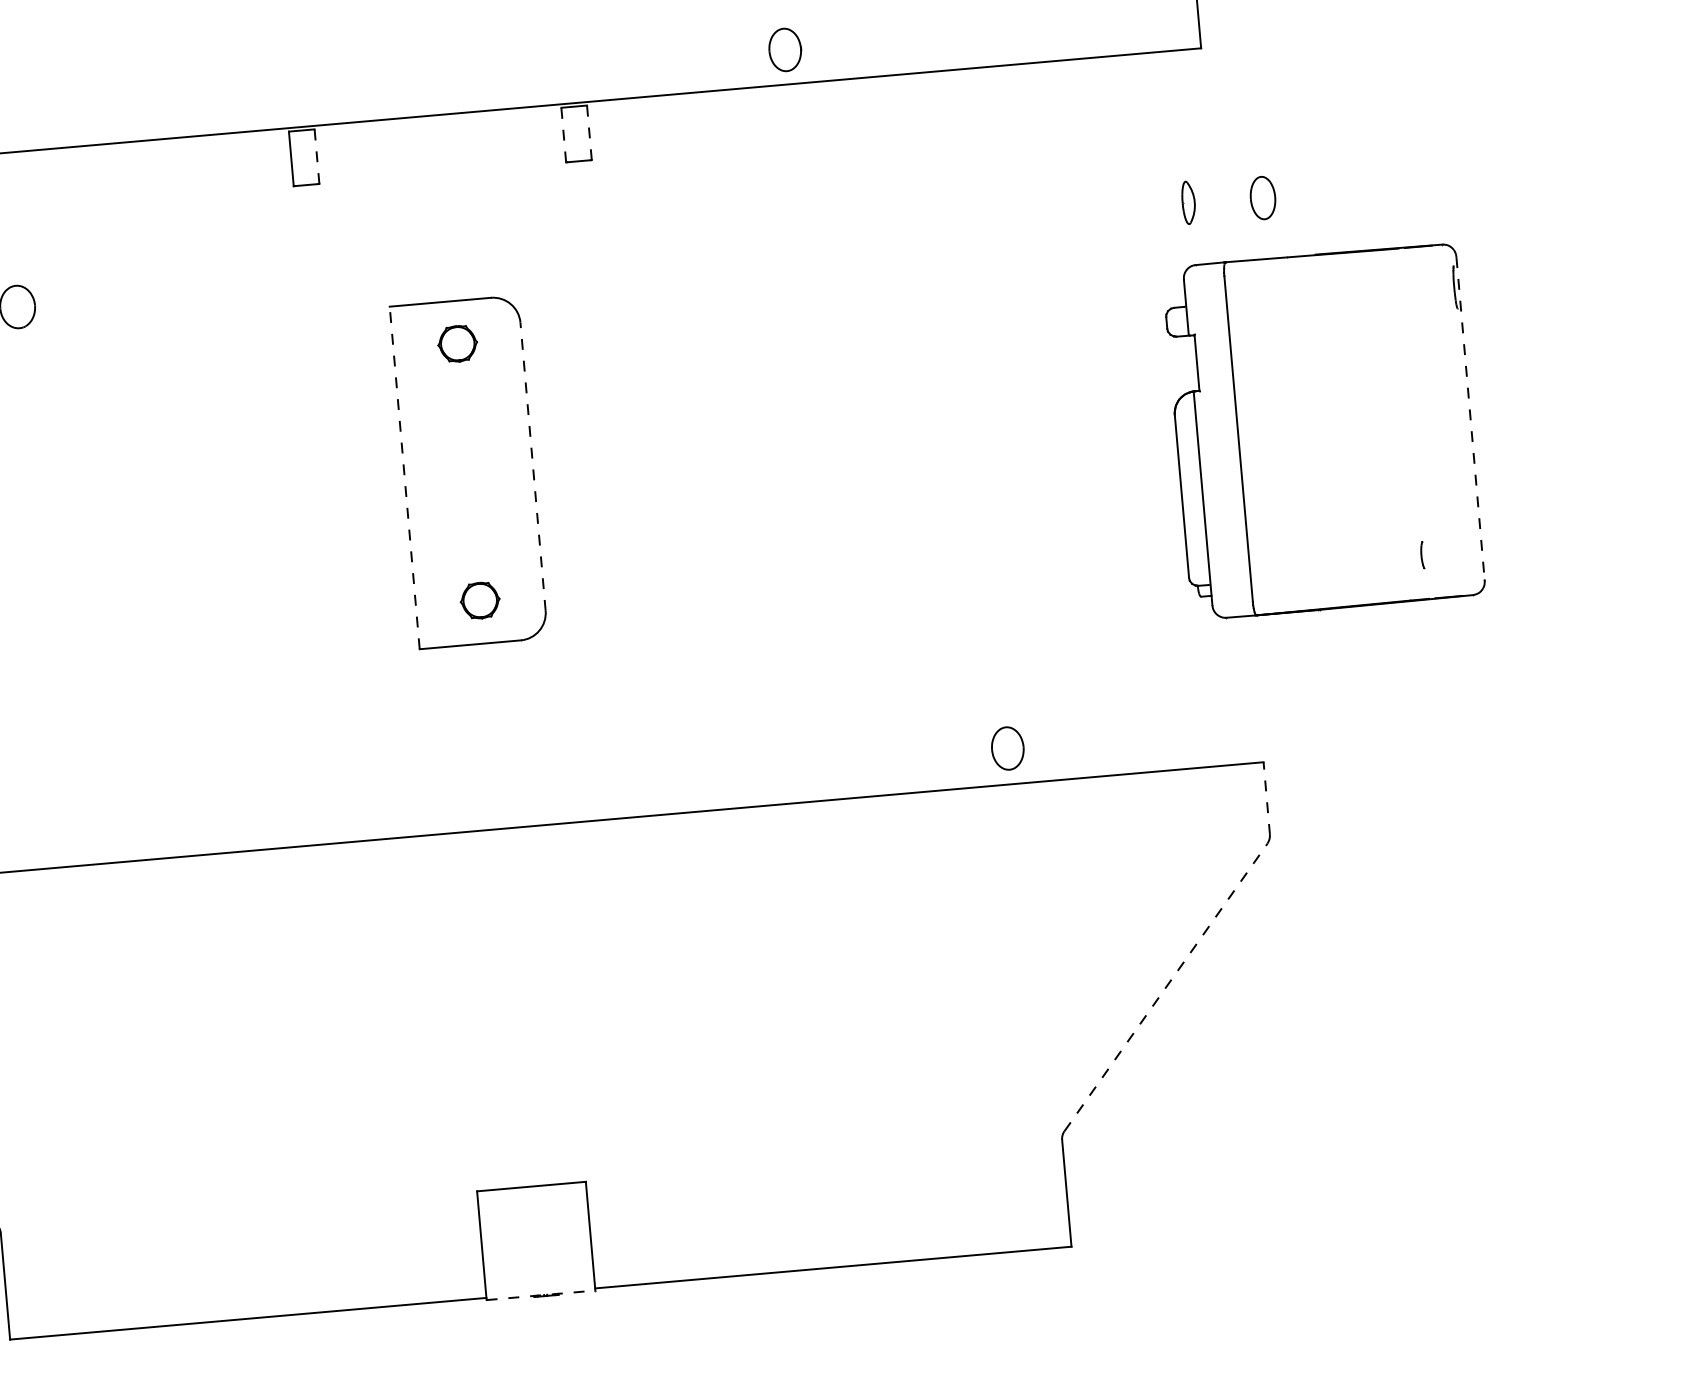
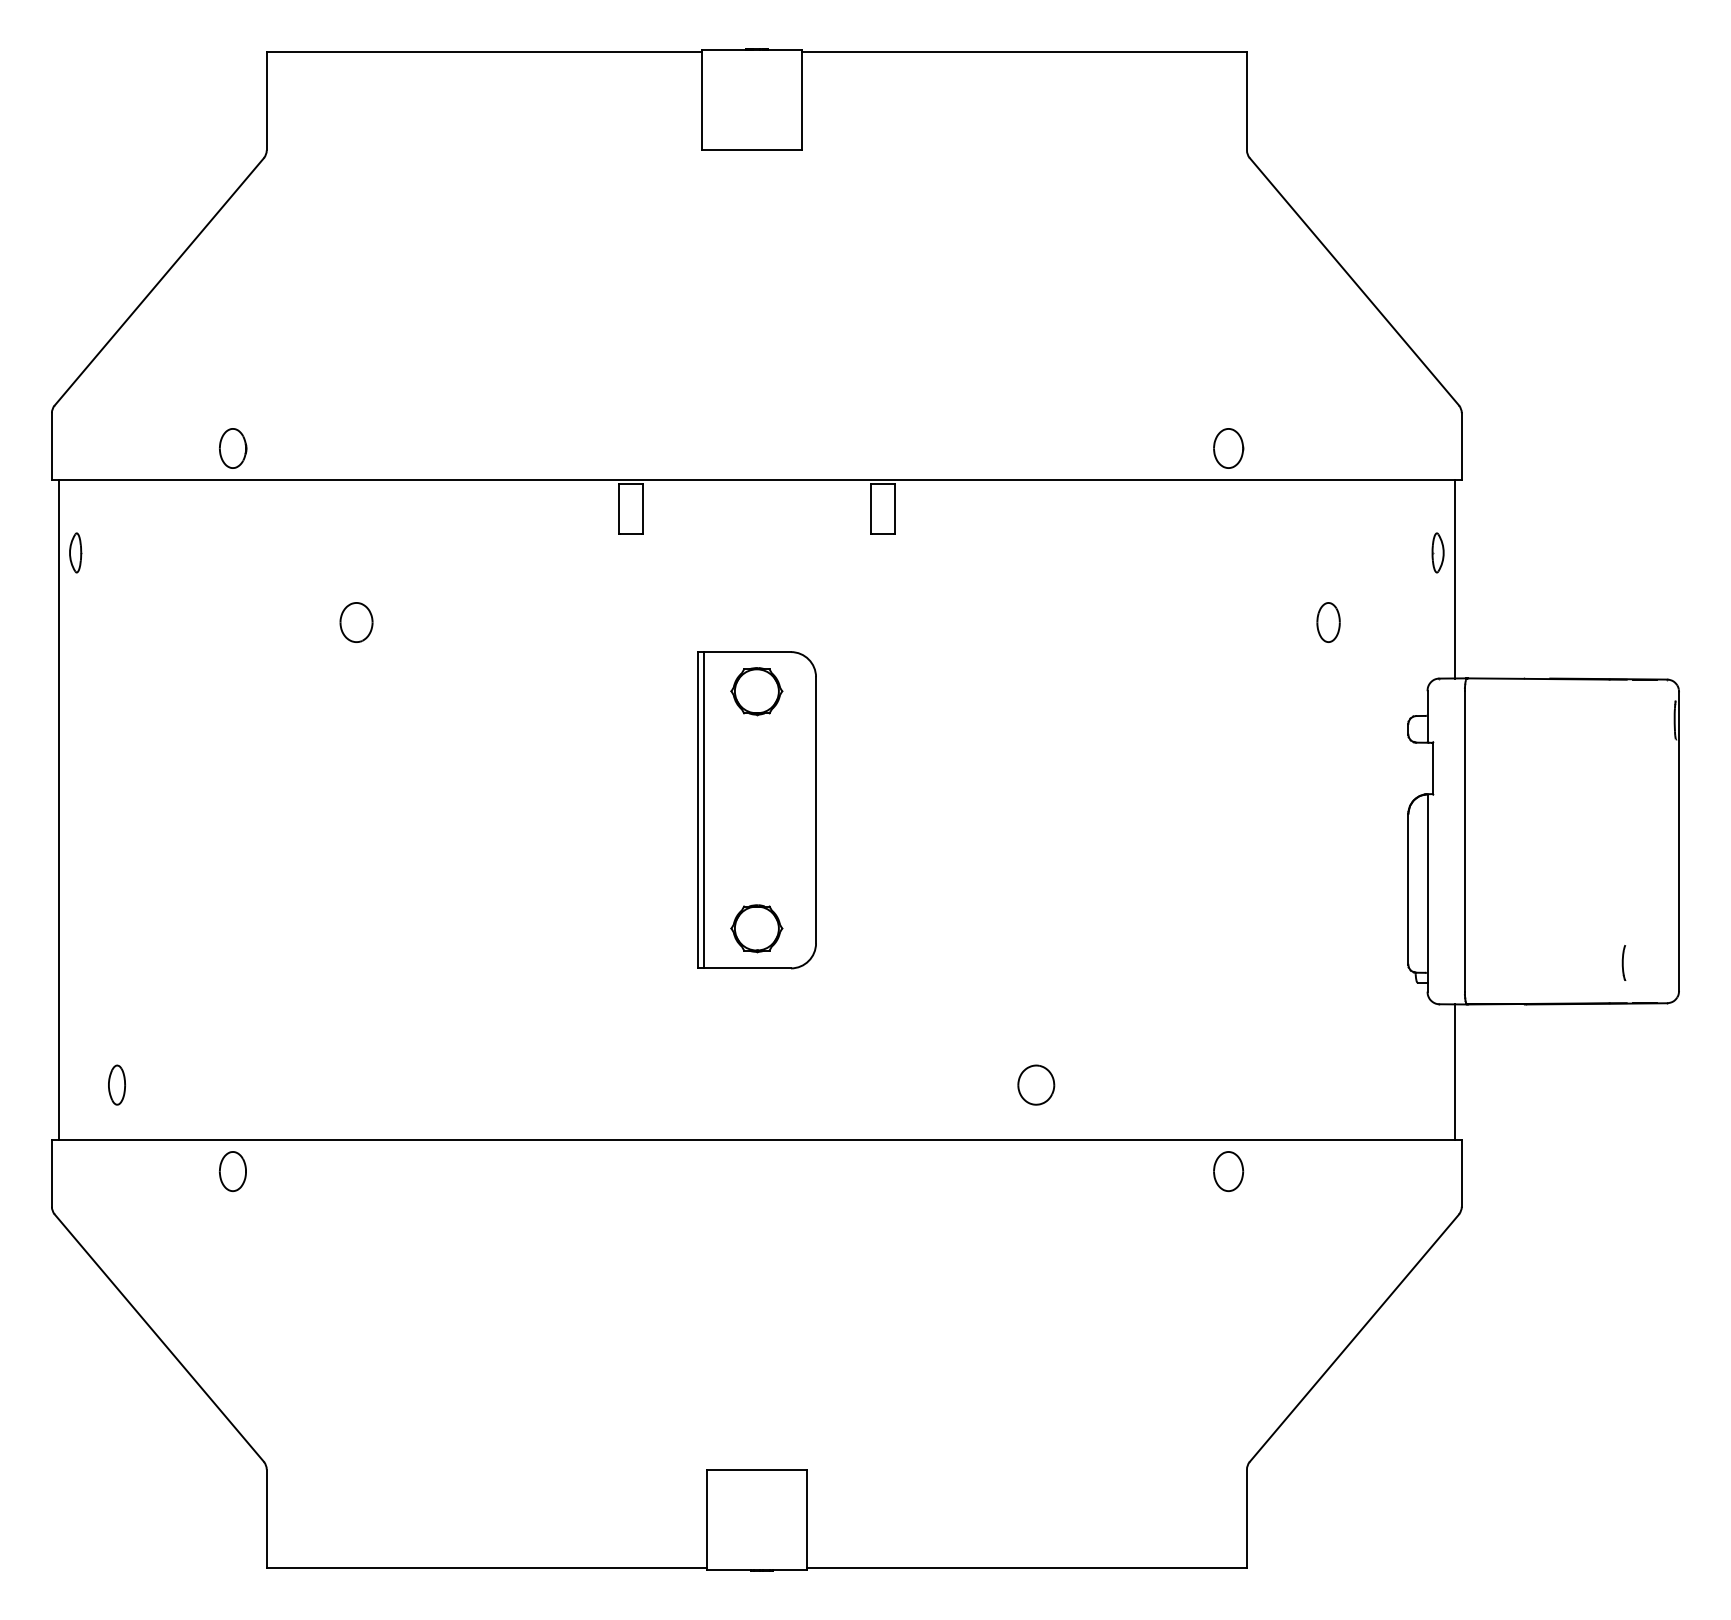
part: (785, 49) -> (1228, 448), moved
line: (589, 132) -> (894, 508), dashed -> solid
line: (563, 134) -> (870, 508), dashed -> solid
line: (316, 156) -> (642, 508), dashed -> solid
line: (1202, 156) -> (1454, 579), added
part: (1262, 198) -> (1328, 622), moved
part: (1188, 202) -> (1437, 552), moved
part: (457, 343) -> (756, 691), size x1.43
line: (1471, 418) -> (1679, 841), dashed -> solid
line: (533, 465) -> (816, 809), dashed -> solid
line: (404, 477) -> (697, 809), dashed -> solid
line: (411, 477) -> (703, 810), added
part: (1421, 555) -> (1623, 962), size x1.43
part: (479, 600) -> (756, 928), size x1.43
line: (1249, 689) -> (1454, 1071), added
part: (797, 742) -> (1036, 1084), added
part: (1007, 748) -> (1228, 1171), moved
line: (1266, 798) -> (1461, 1173), dashed -> solid
line: (1166, 986) -> (1354, 1337), dashed -> solid
line: (541, 1295) -> (757, 1570), dashed -> solid

